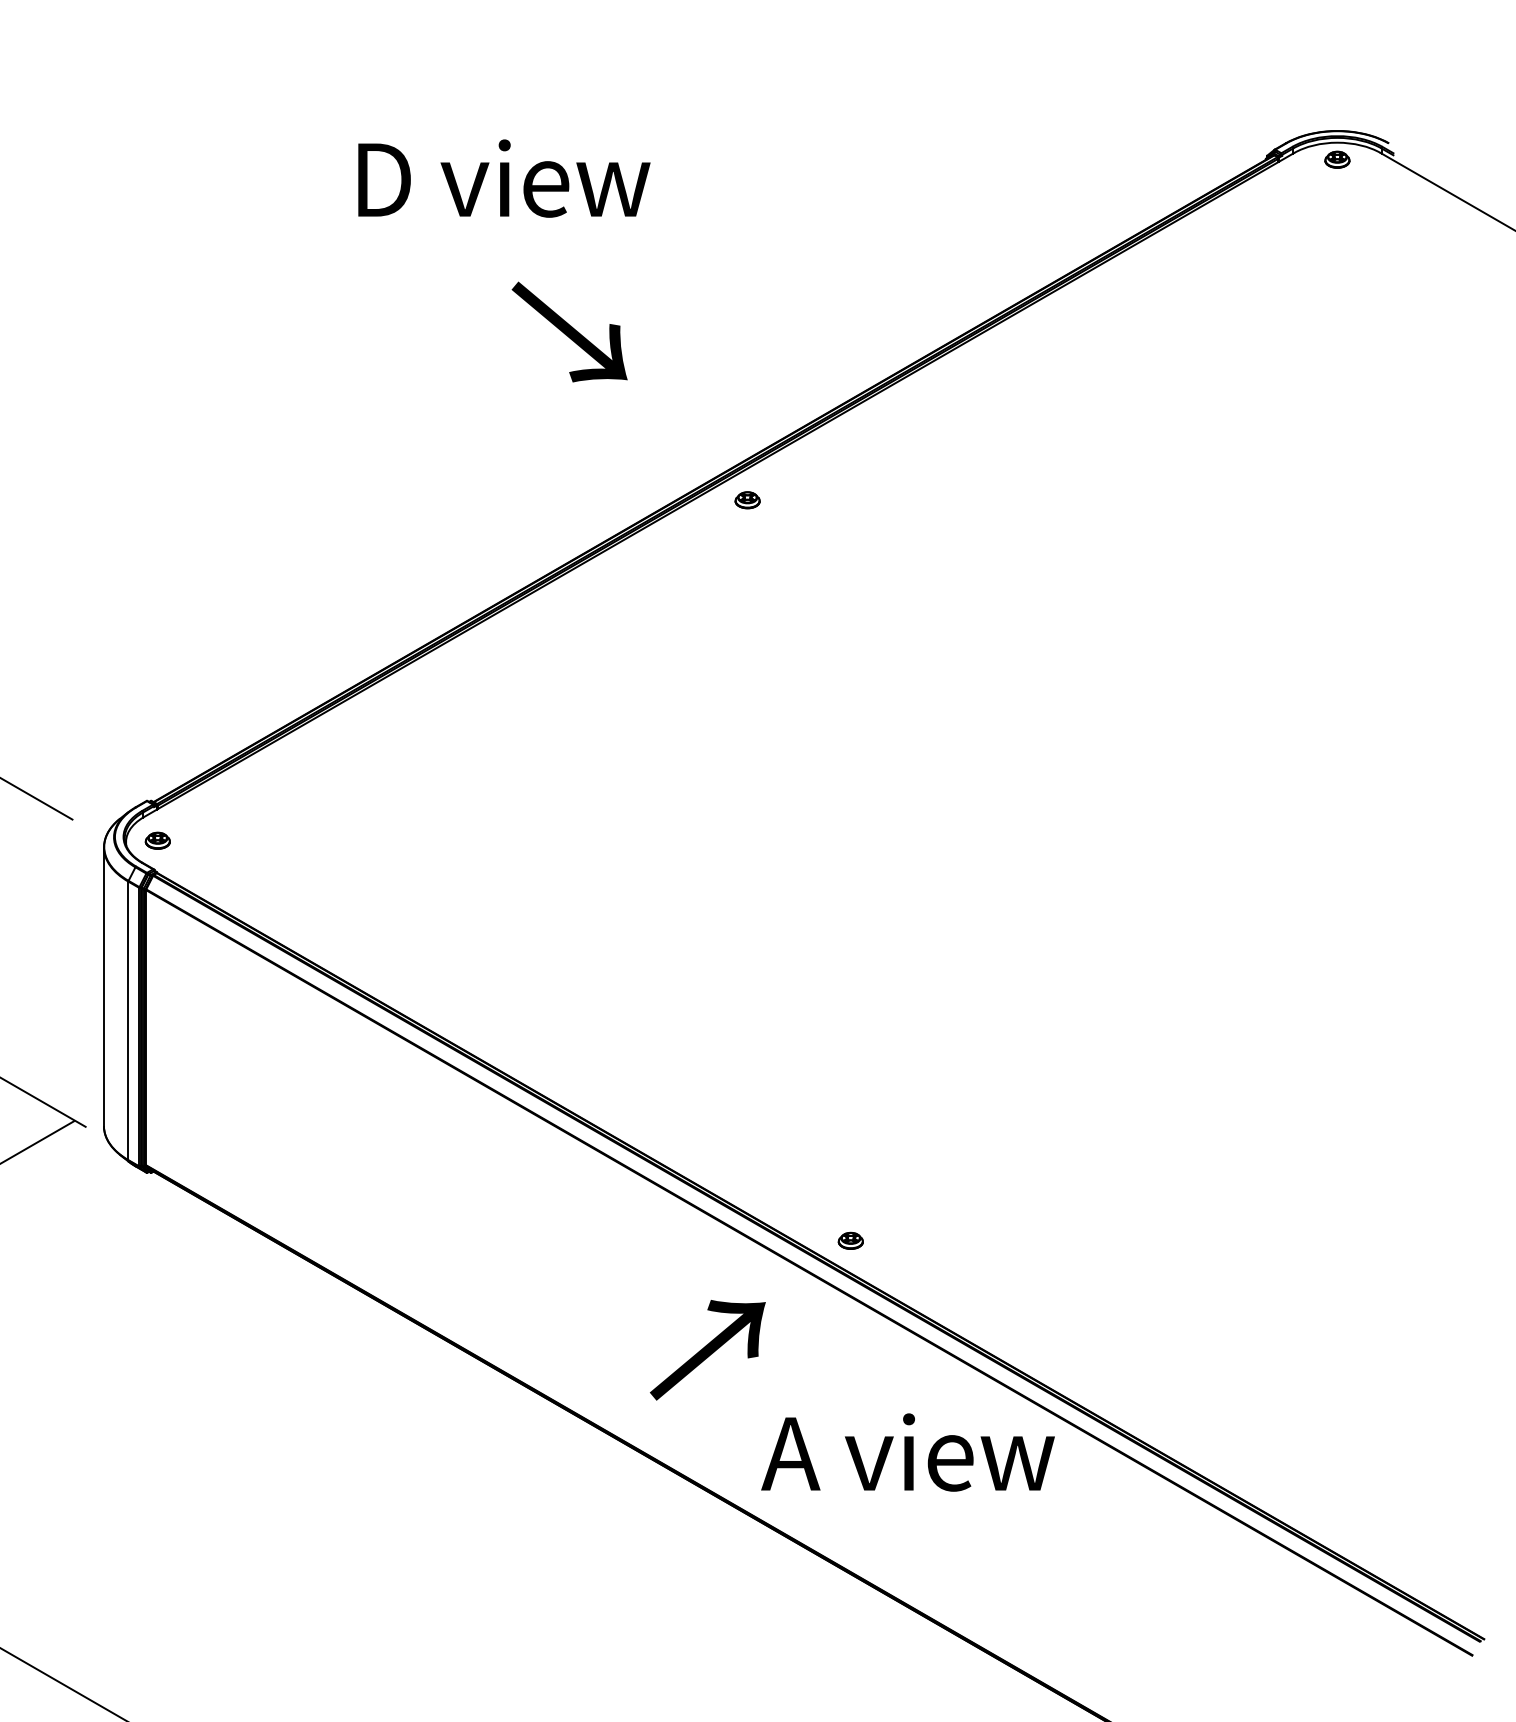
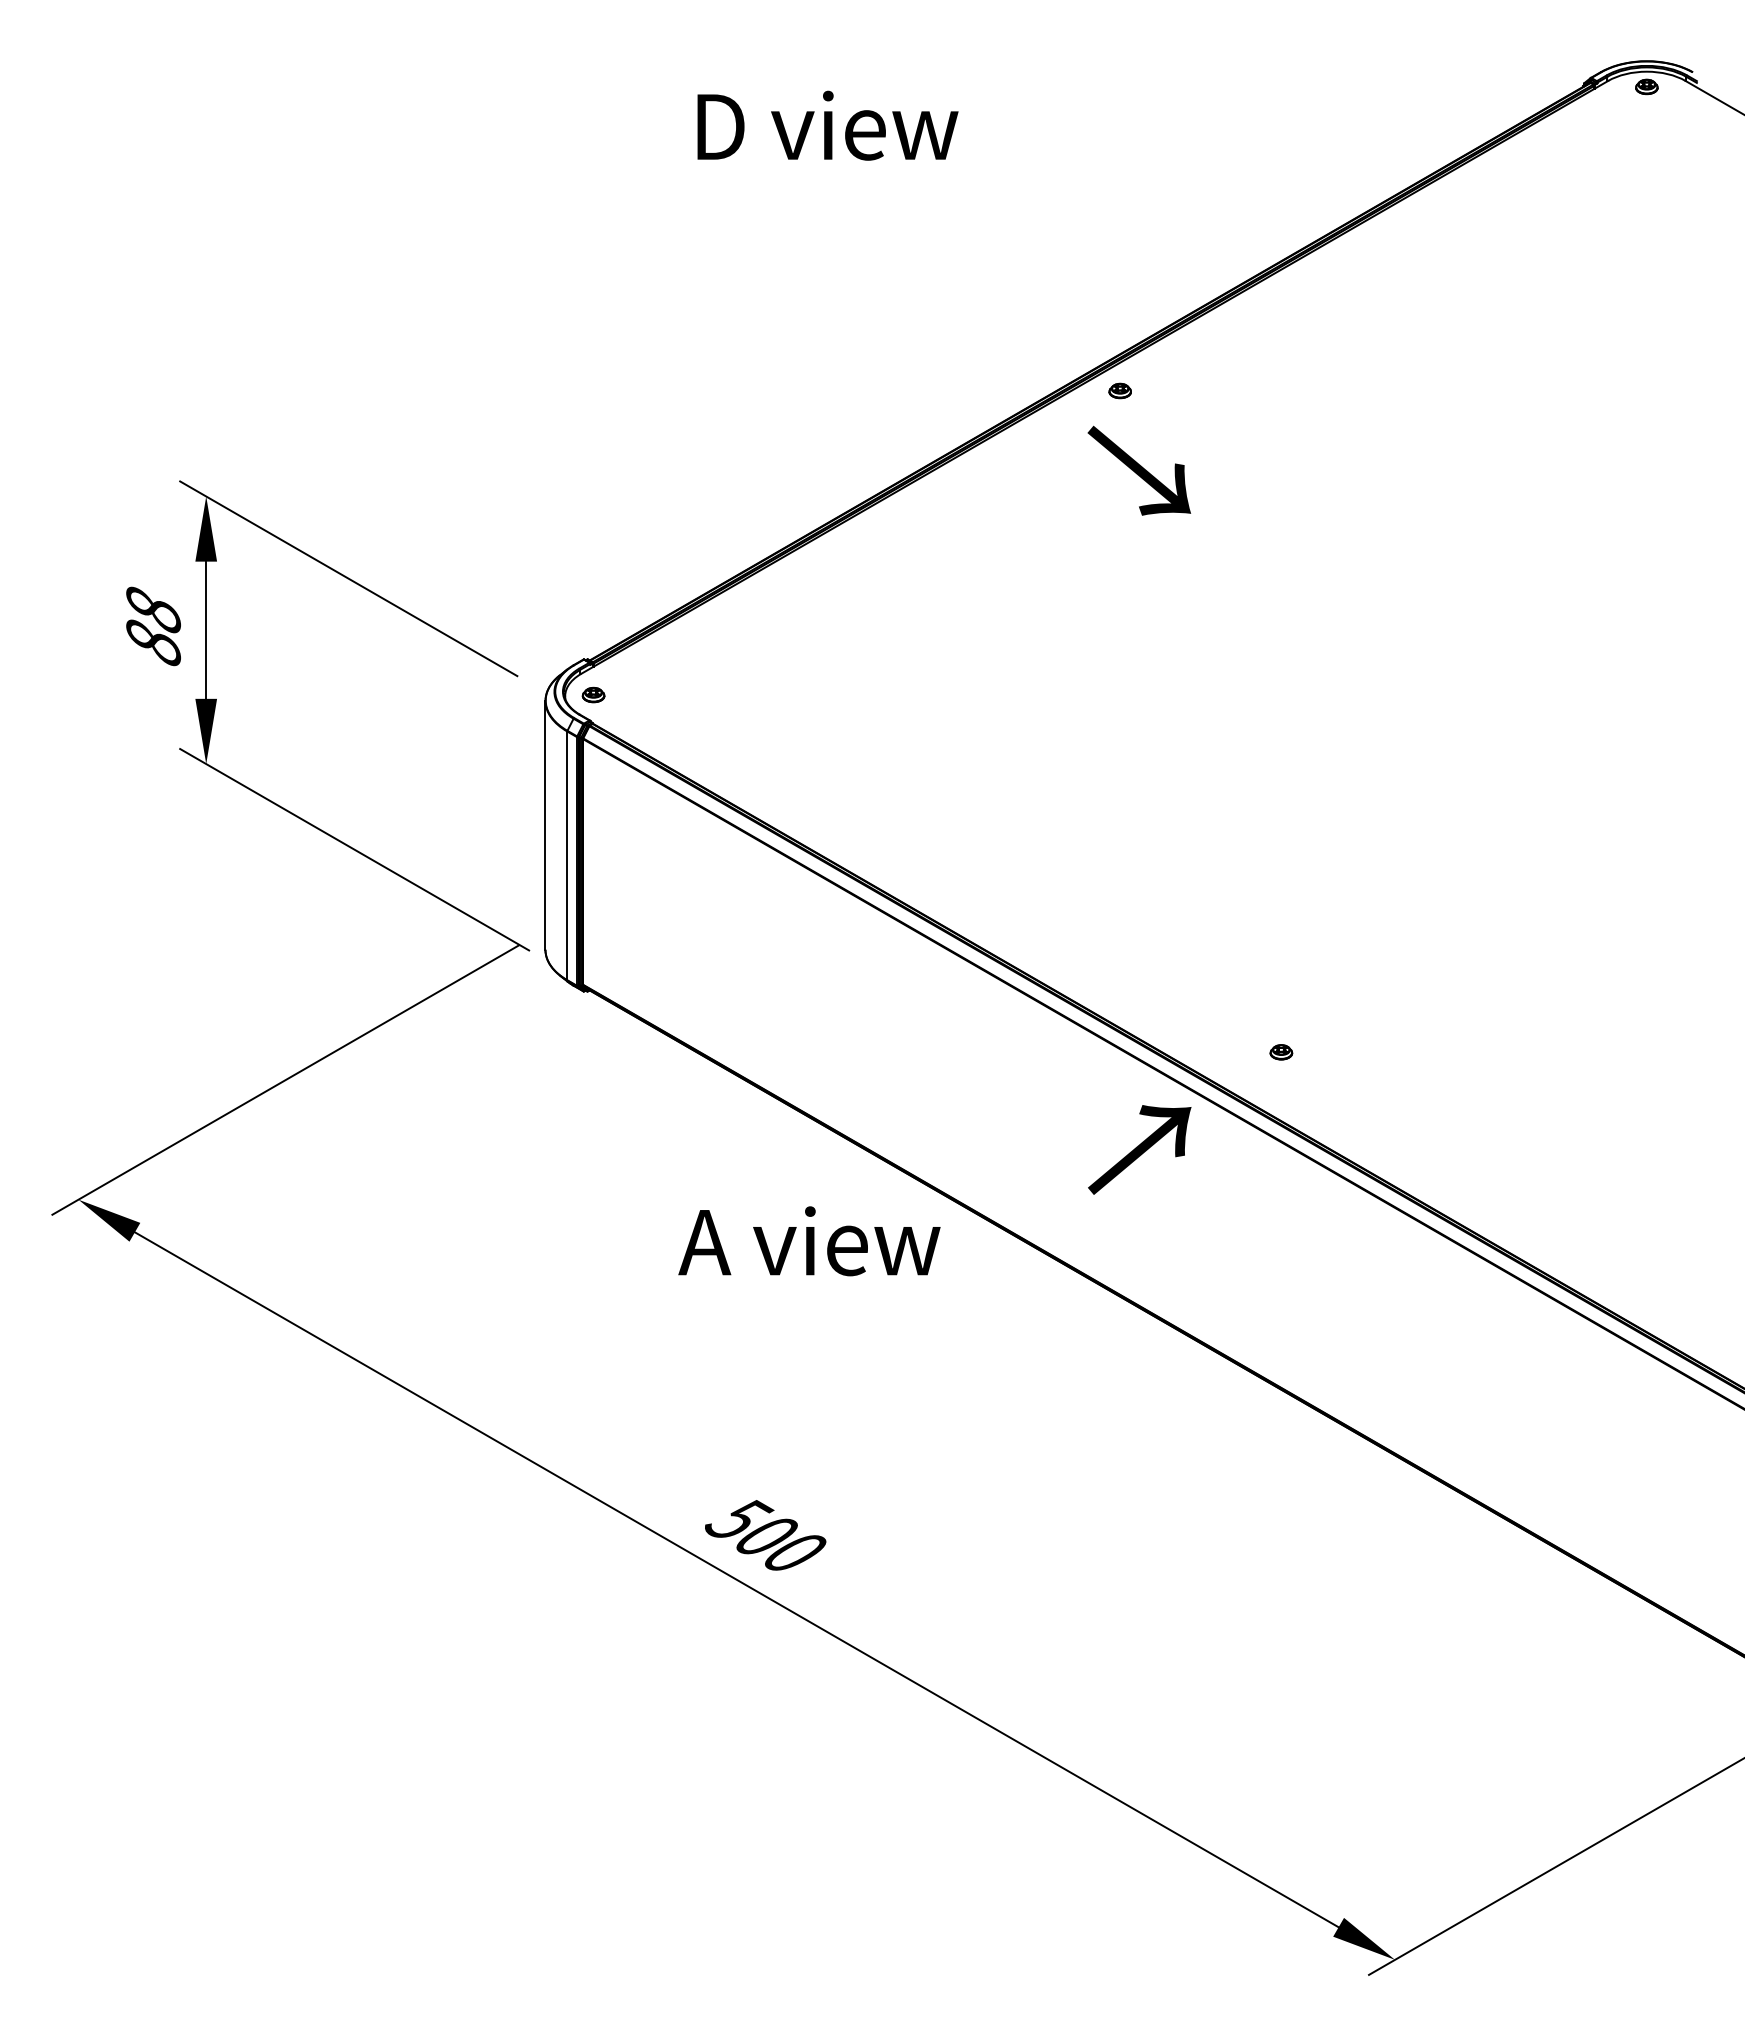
text: (503, 178) -> (827, 125), moved
text: (569, 331) -> (1139, 470), moved
part: (850, 1241) -> (1281, 1052), moved
text: (707, 1349) -> (1139, 1149), moved
text: (908, 1452) -> (809, 1241), moved

